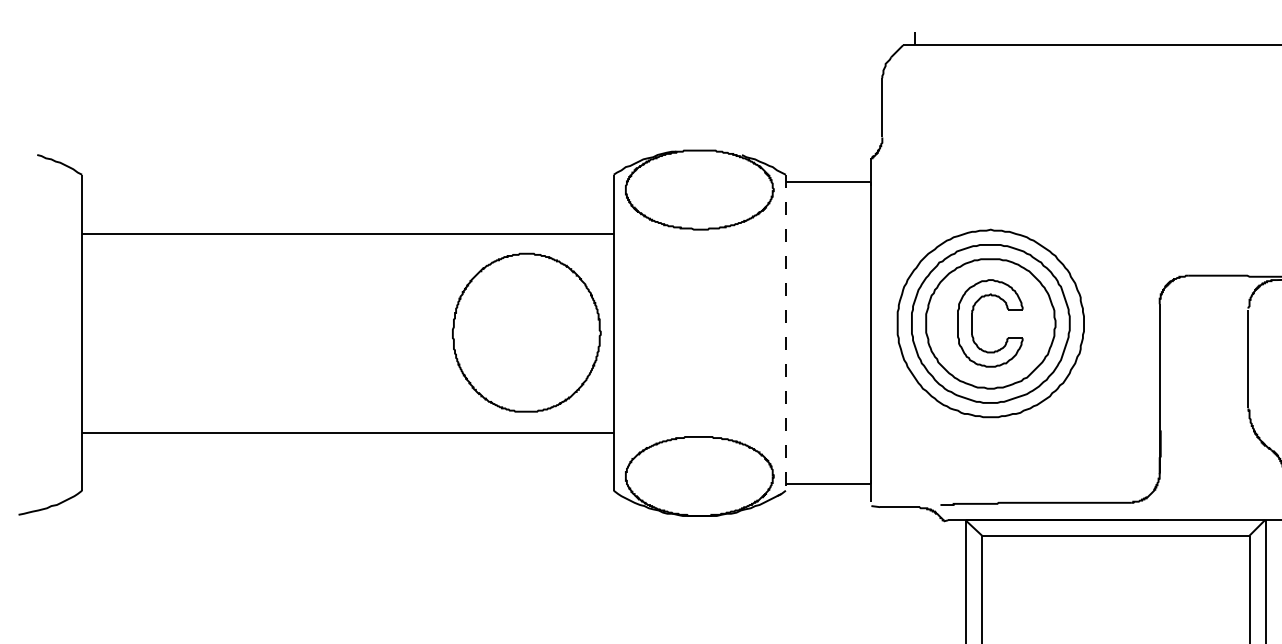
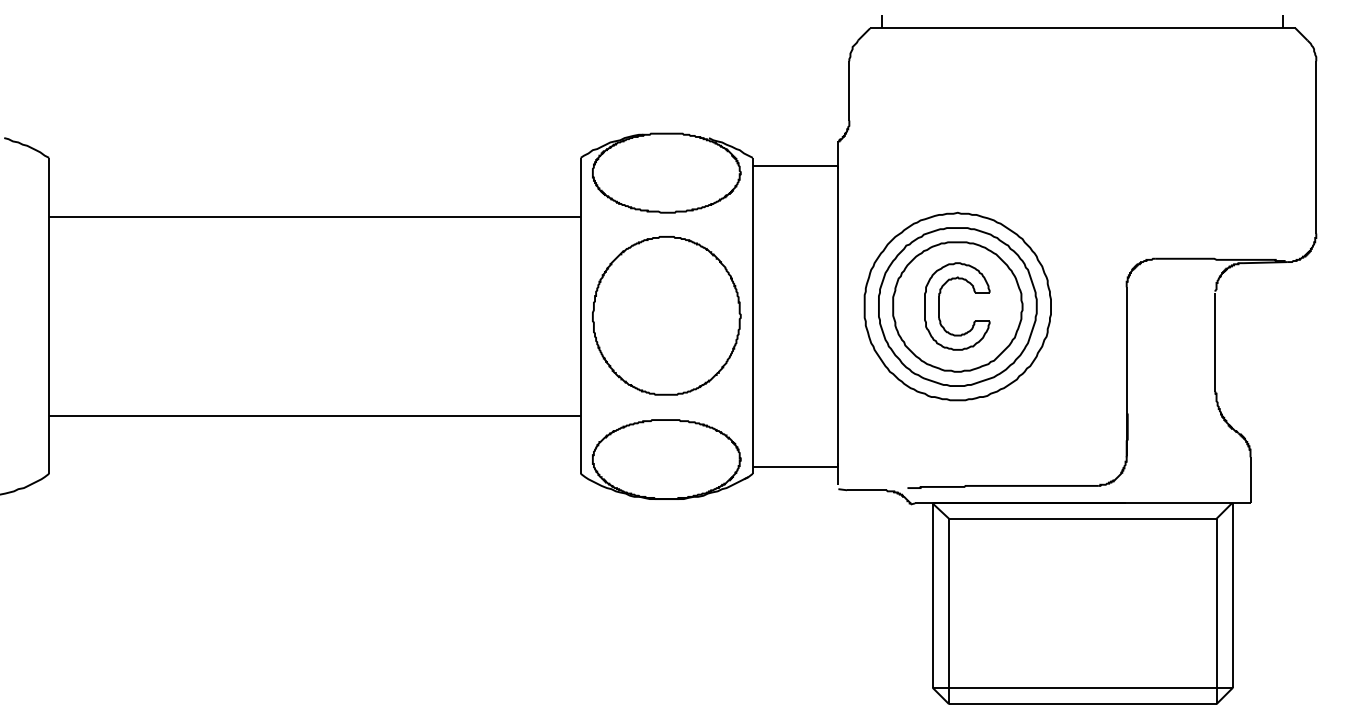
part: (526, 332) -> (666, 315), moved
line: (785, 332) -> (752, 315), dashed -> solid

